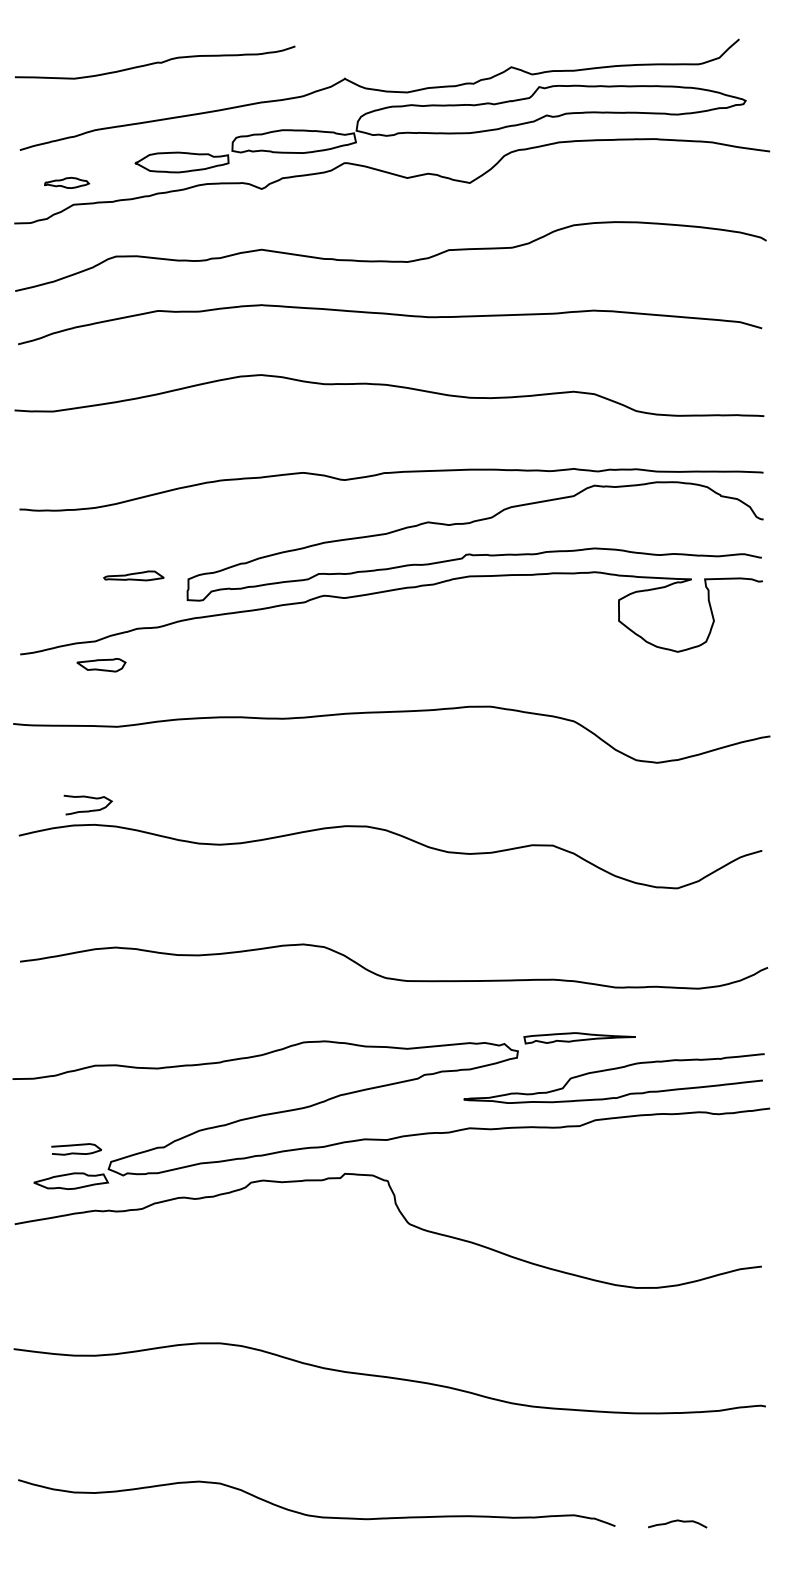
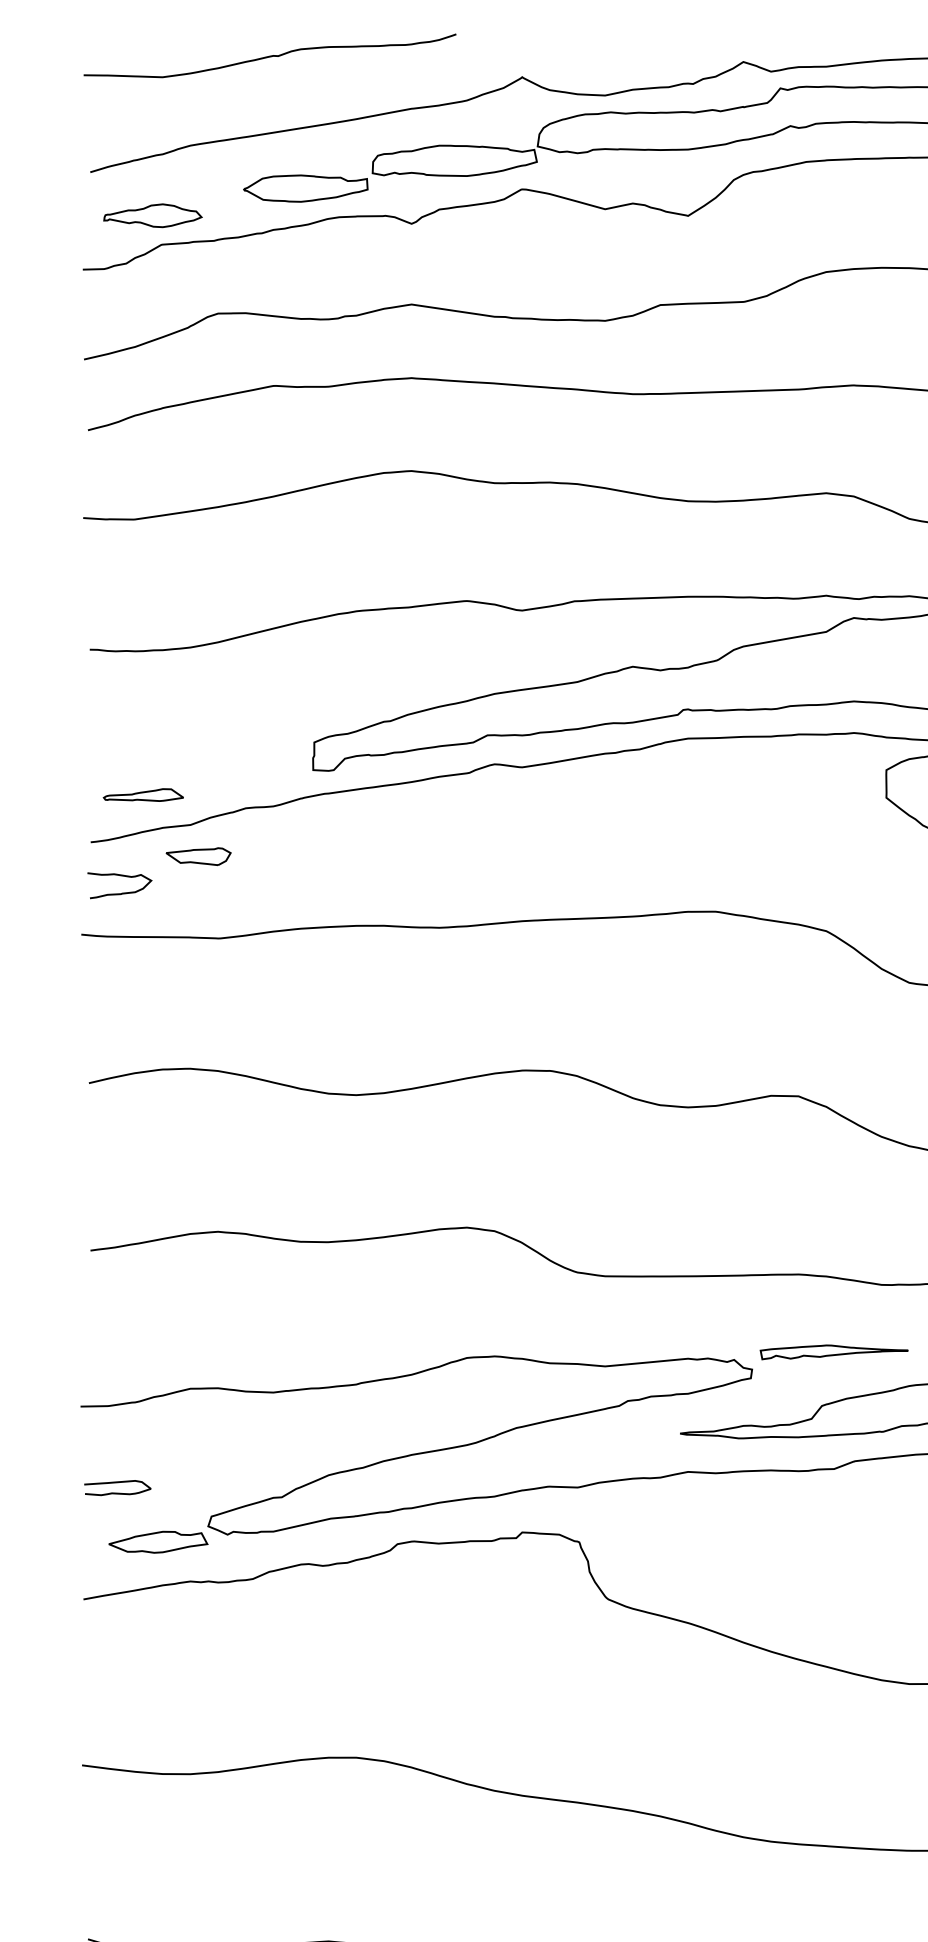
part: (66, 182) -> (152, 215), size x1.67
part: (133, 575) -> (142, 794), moved
curve: (87, 810) -> (119, 892), moved
curve: (76, 1152) -> (117, 1492), moved

